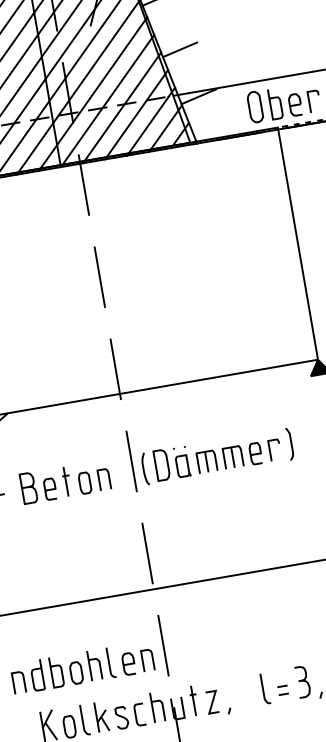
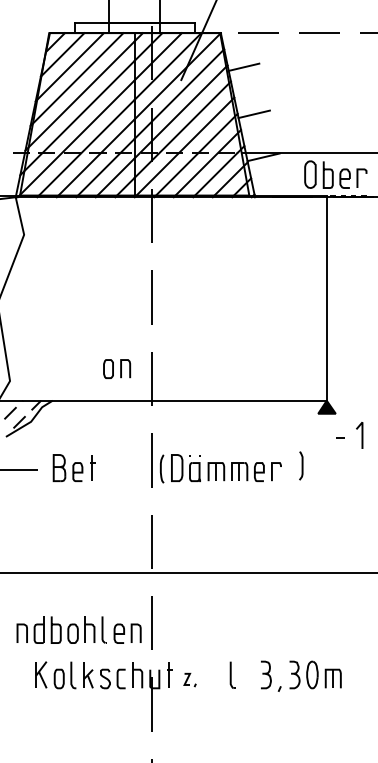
curve: (290, 443) -> (301, 465), moved
part: (95, 480) -> (117, 368), moved
part: (282, 690) -> (247, 679), removed
part: (217, 702) -> (189, 679), size x0.6

